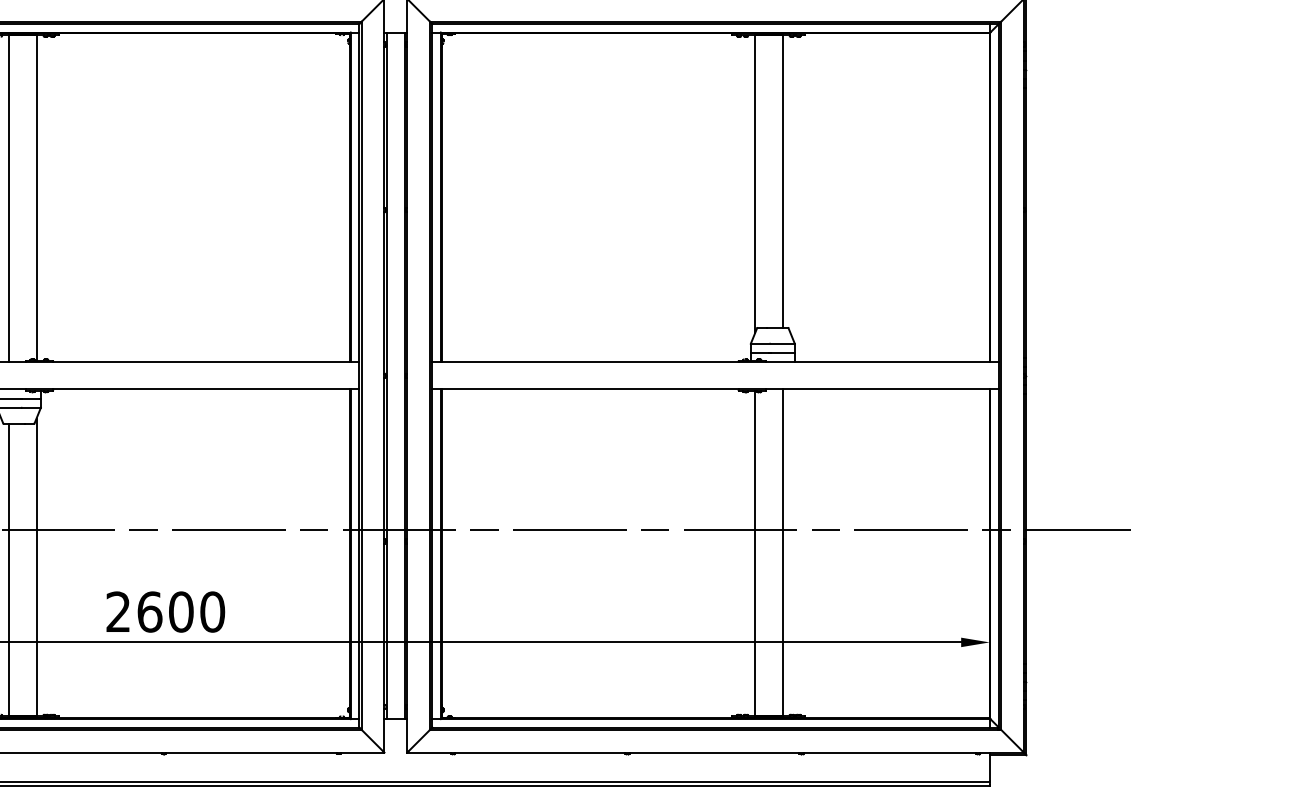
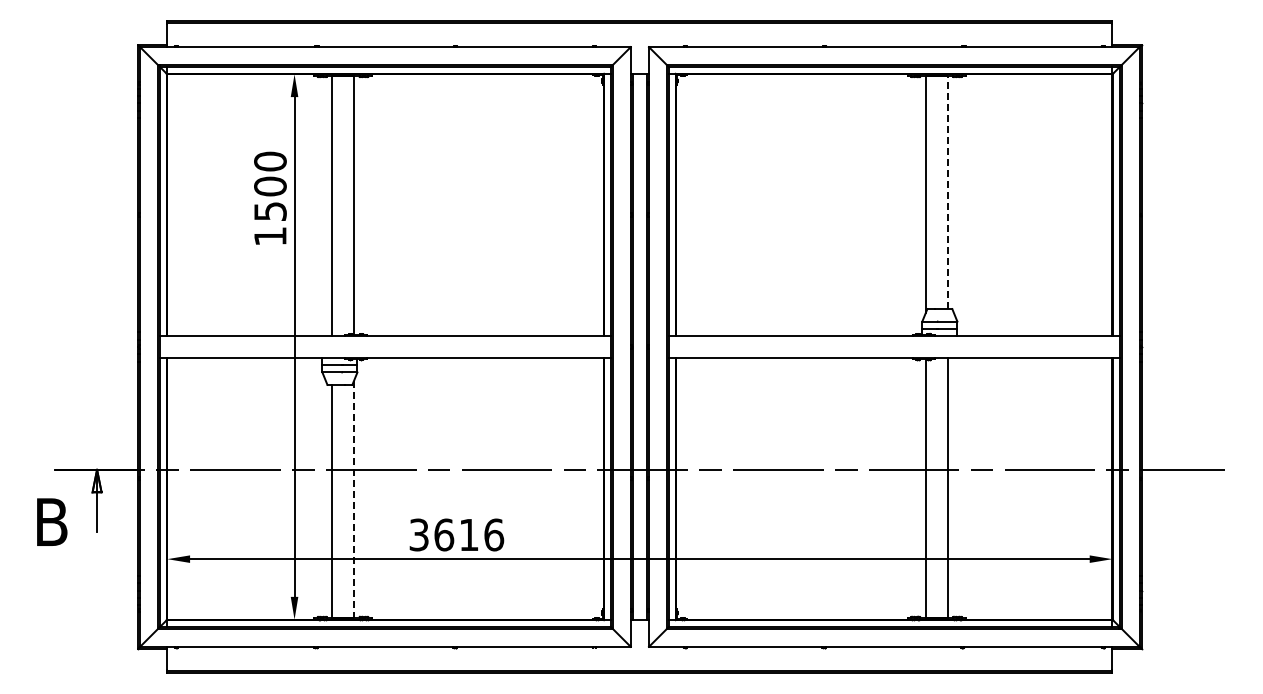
line: (782, 181) -> (947, 192), solid -> dashed
line: (35, 567) -> (353, 499), solid -> dashed
text: (165, 611) -> (456, 534), 2600 -> 3616

